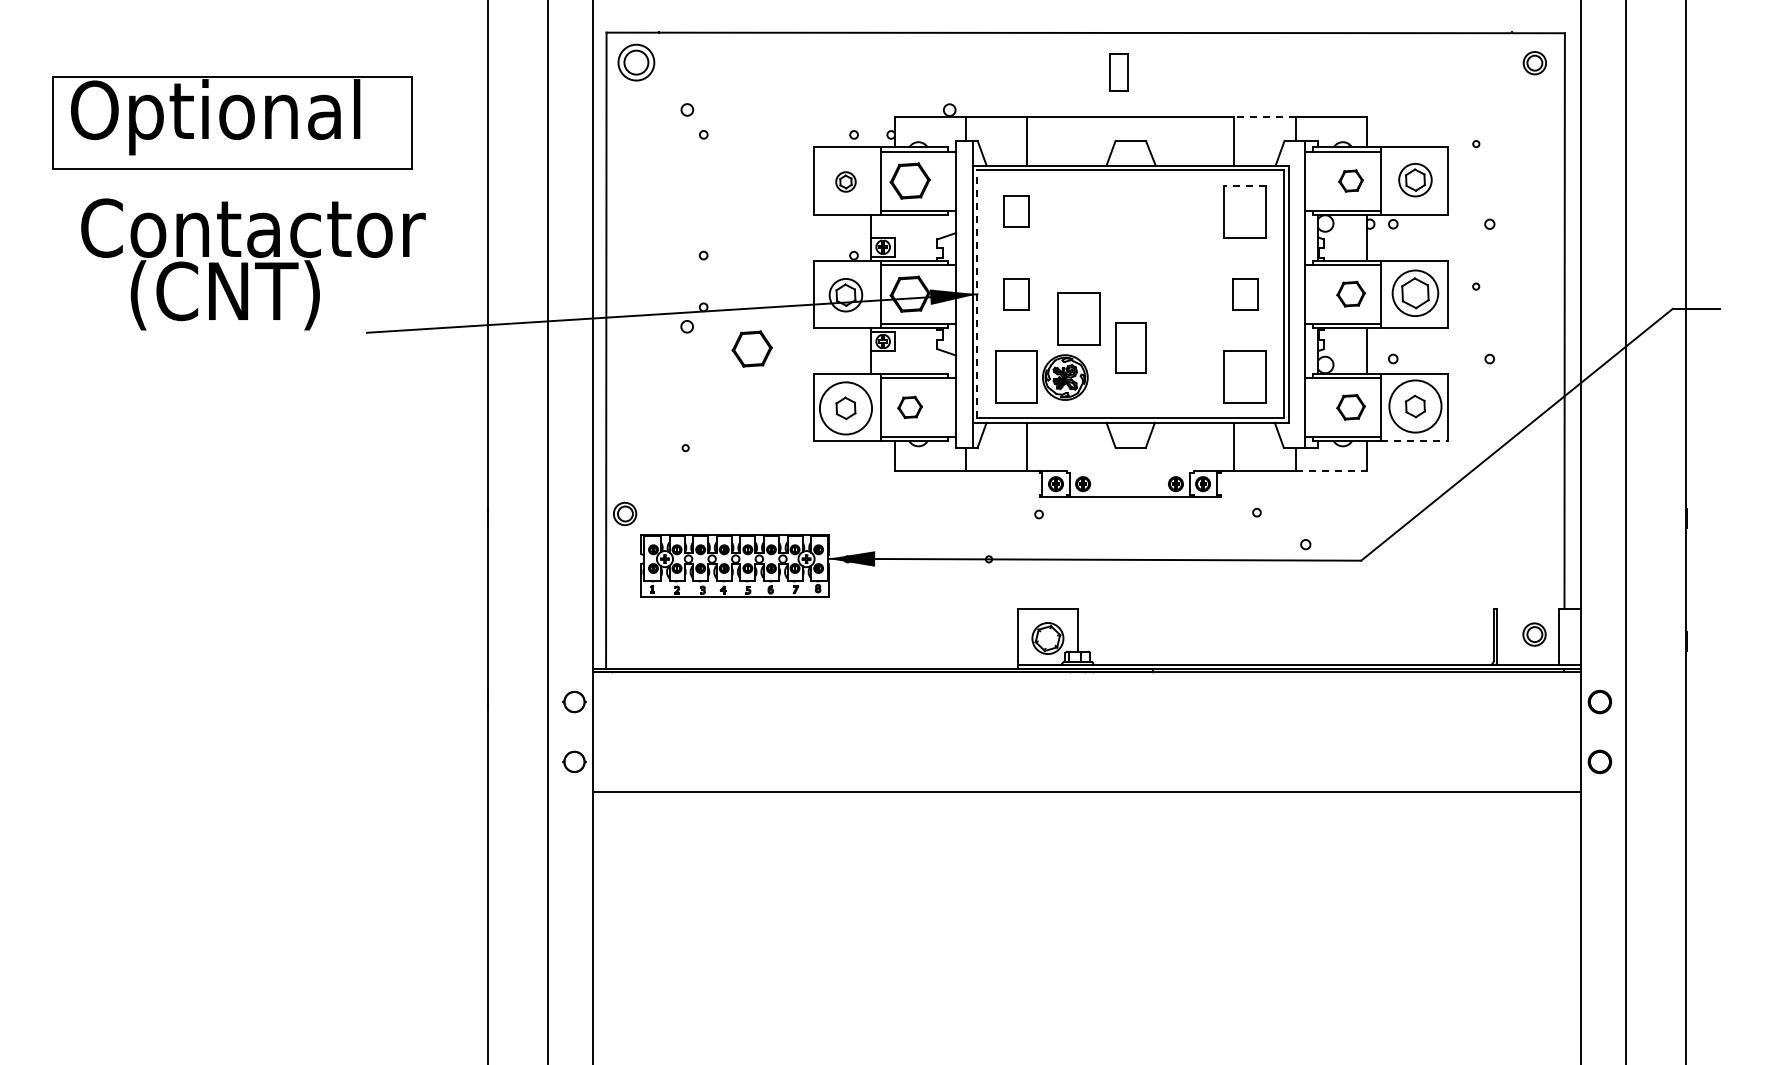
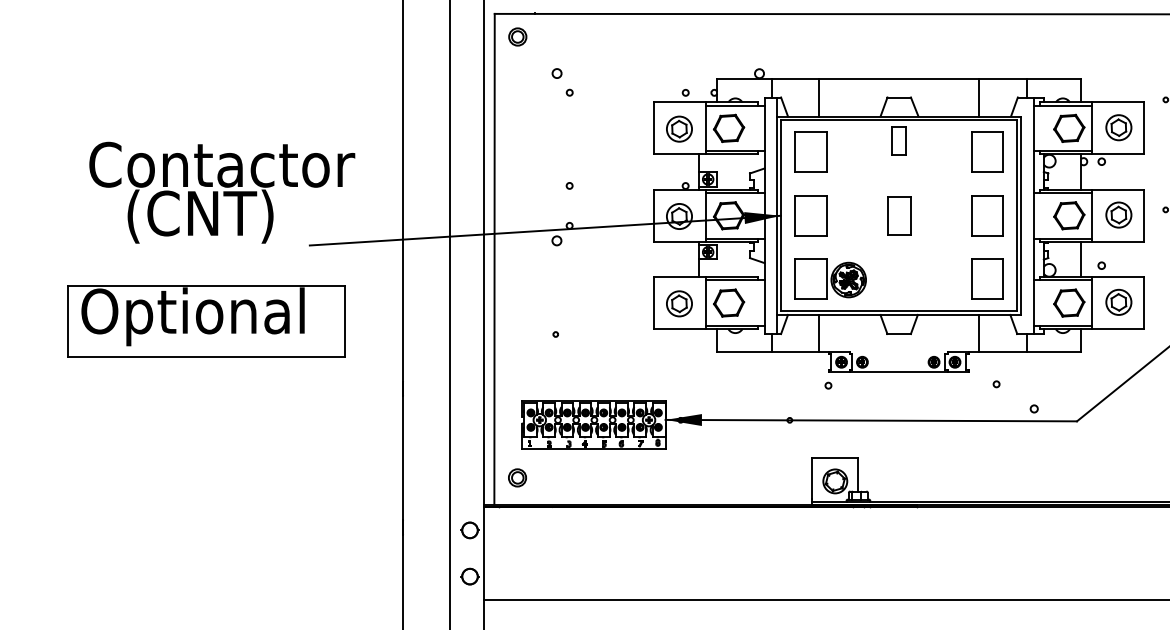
part: (636, 62) -> (517, 36), size x0.62
part: (1118, 72) -> (898, 141), moved
line: (1265, 117) -> (1003, 79), dashed -> solid
part: (232, 122) -> (206, 320), moved
part: (1350, 180) -> (1068, 127), size x1.67
part: (845, 181) -> (679, 128), size x1.67
line: (1245, 185) -> (987, 131), dashed -> solid
part: (1016, 211) -> (811, 151), size x1.67
part: (1016, 293) -> (811, 215), size x1.67
part: (1244, 293) -> (986, 215), size x1.67
part: (1350, 293) -> (1068, 215), size x1.43
part: (1415, 293) -> (1118, 215), size x0.71
line: (977, 294) -> (780, 215), dashed -> solid
part: (1078, 318) -> (858, 234), removed
part: (1130, 347) -> (899, 215), moved
part: (751, 348) -> (606, 257), removed
part: (1350, 406) -> (1068, 302), size x1.43
circle: (1415, 406) -> (1118, 302), size x0.62
part: (909, 407) -> (728, 303), size x1.67
circle: (845, 408) -> (679, 303), size x0.62
line: (1414, 441) -> (1118, 329), dashed -> solid
line: (1331, 471) -> (1054, 352), dashed -> solid
part: (625, 513) -> (517, 477), moved

